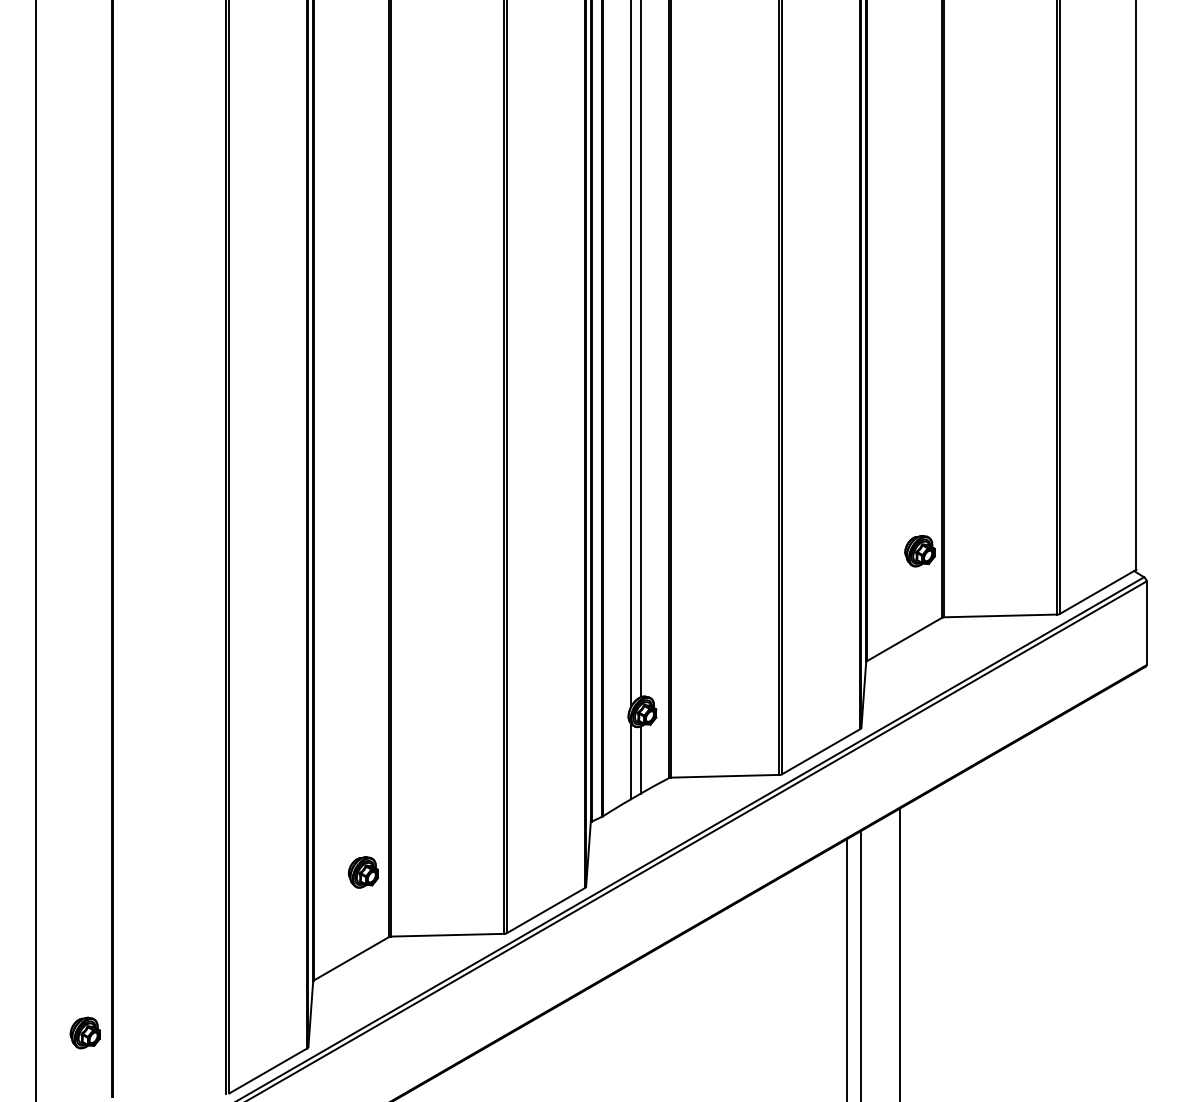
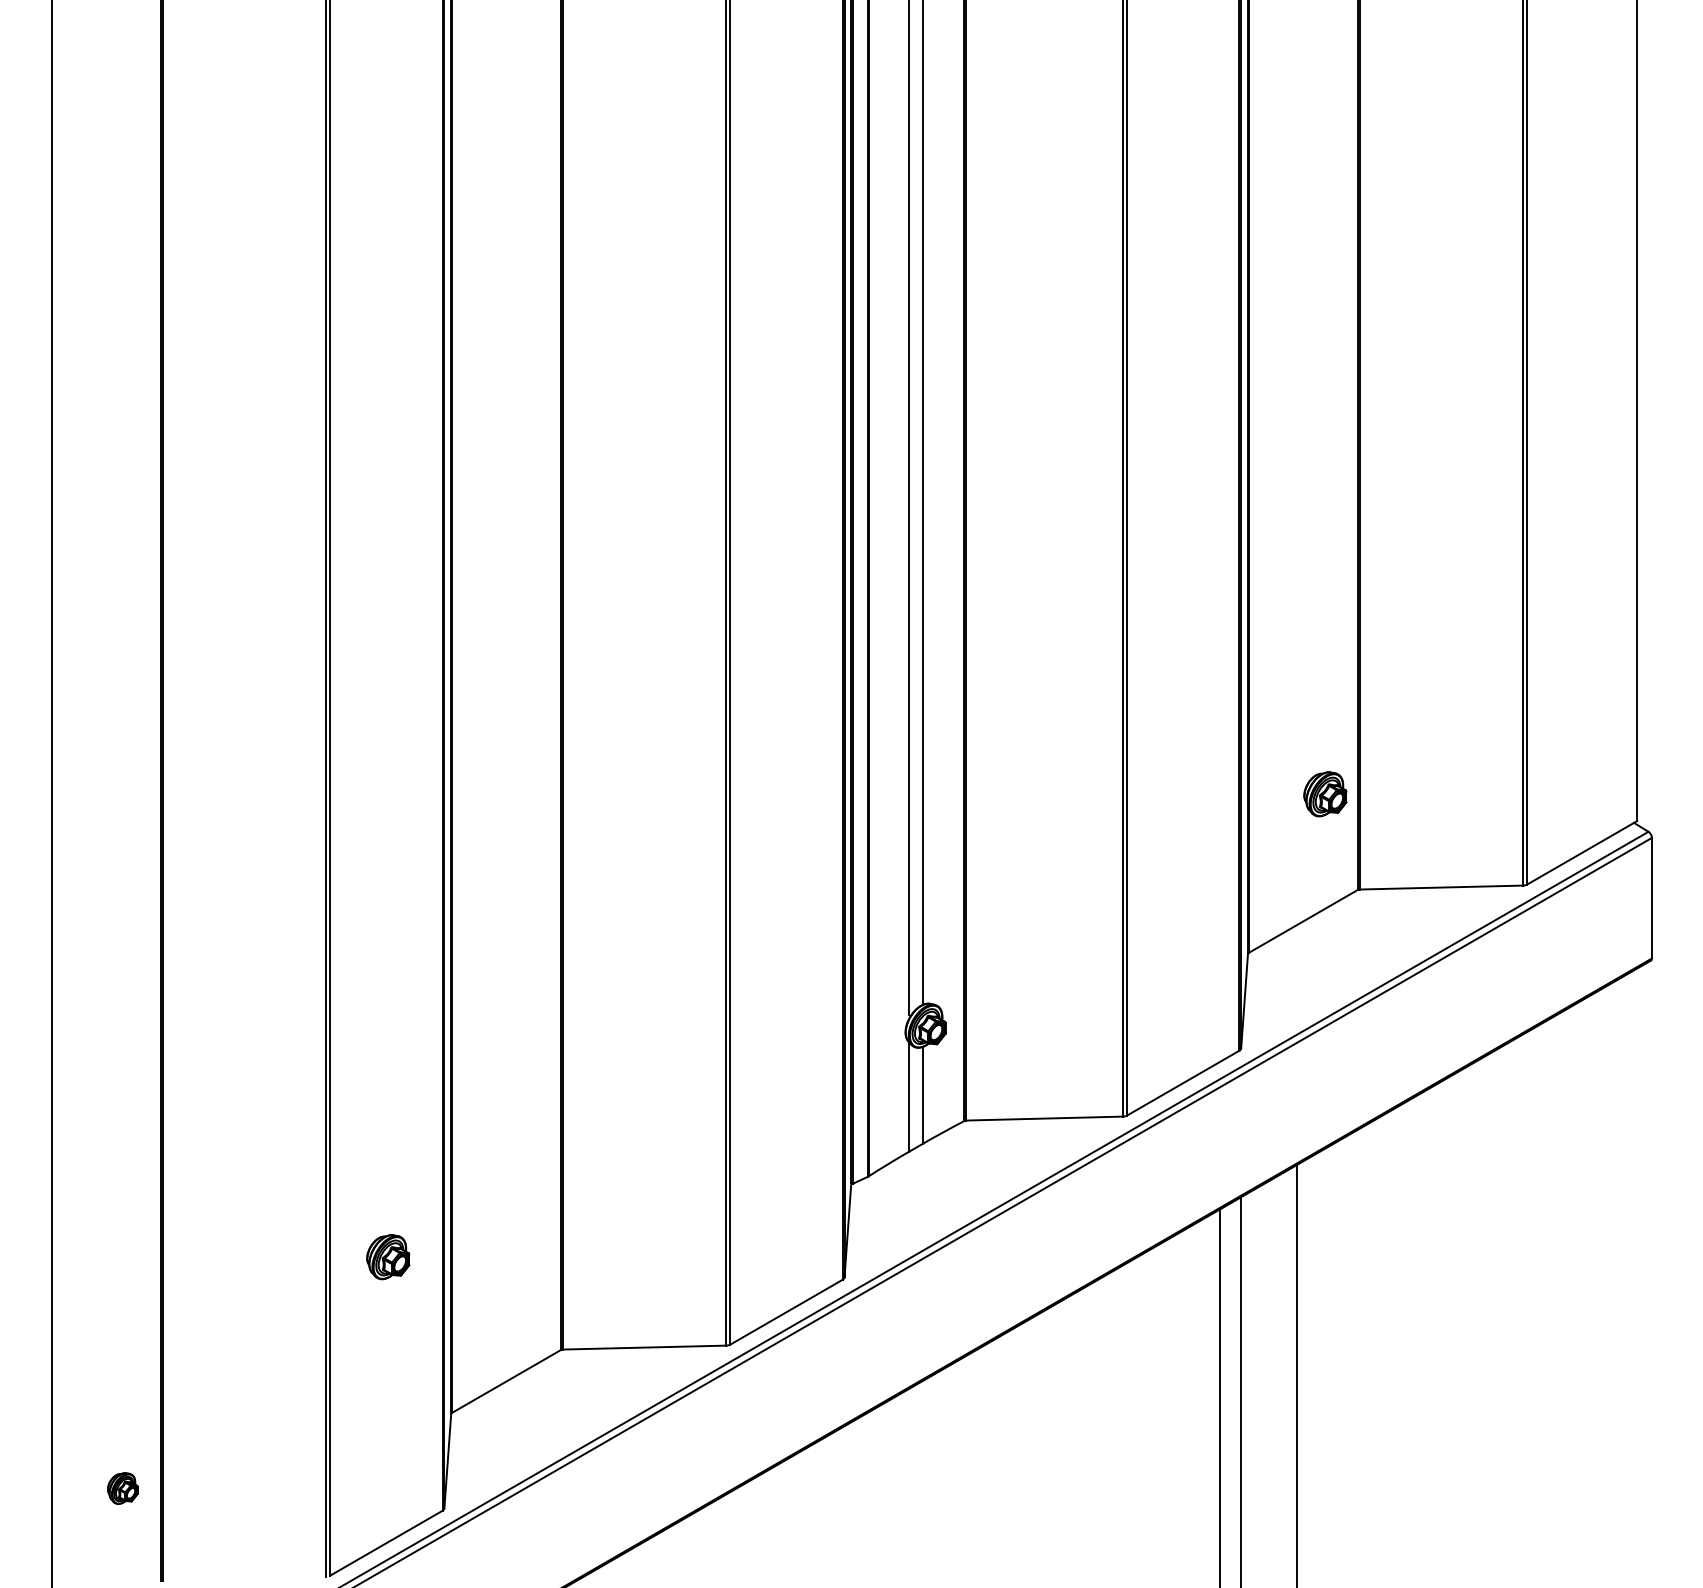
part: (363, 872) -> (388, 1257), moved
part: (84, 1032) -> (121, 1487), size x0.7

